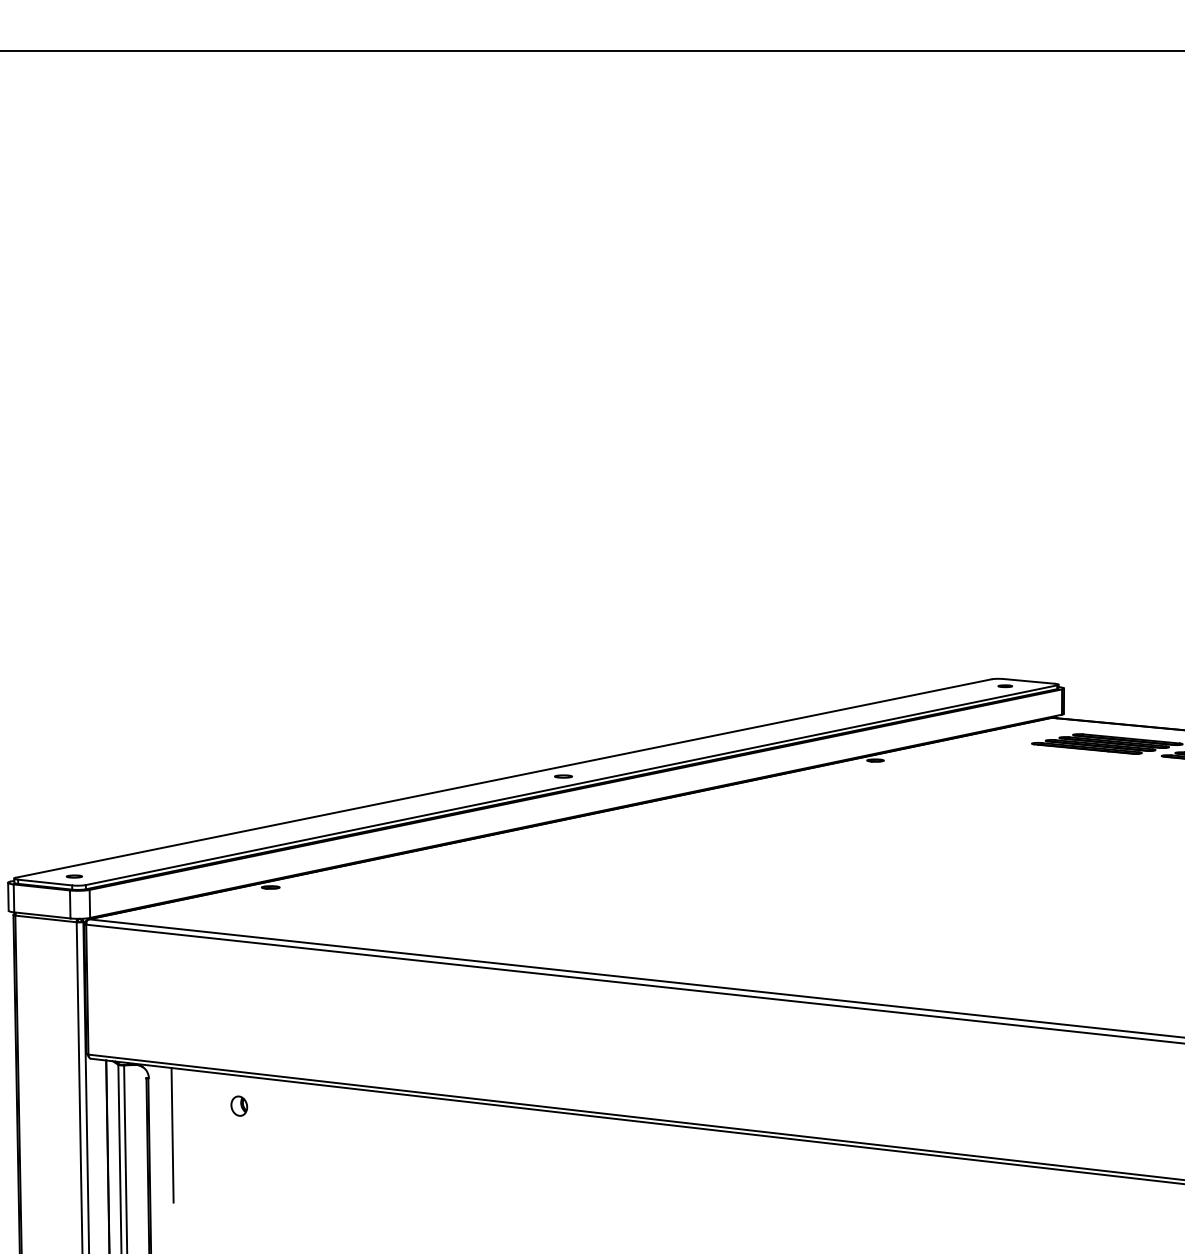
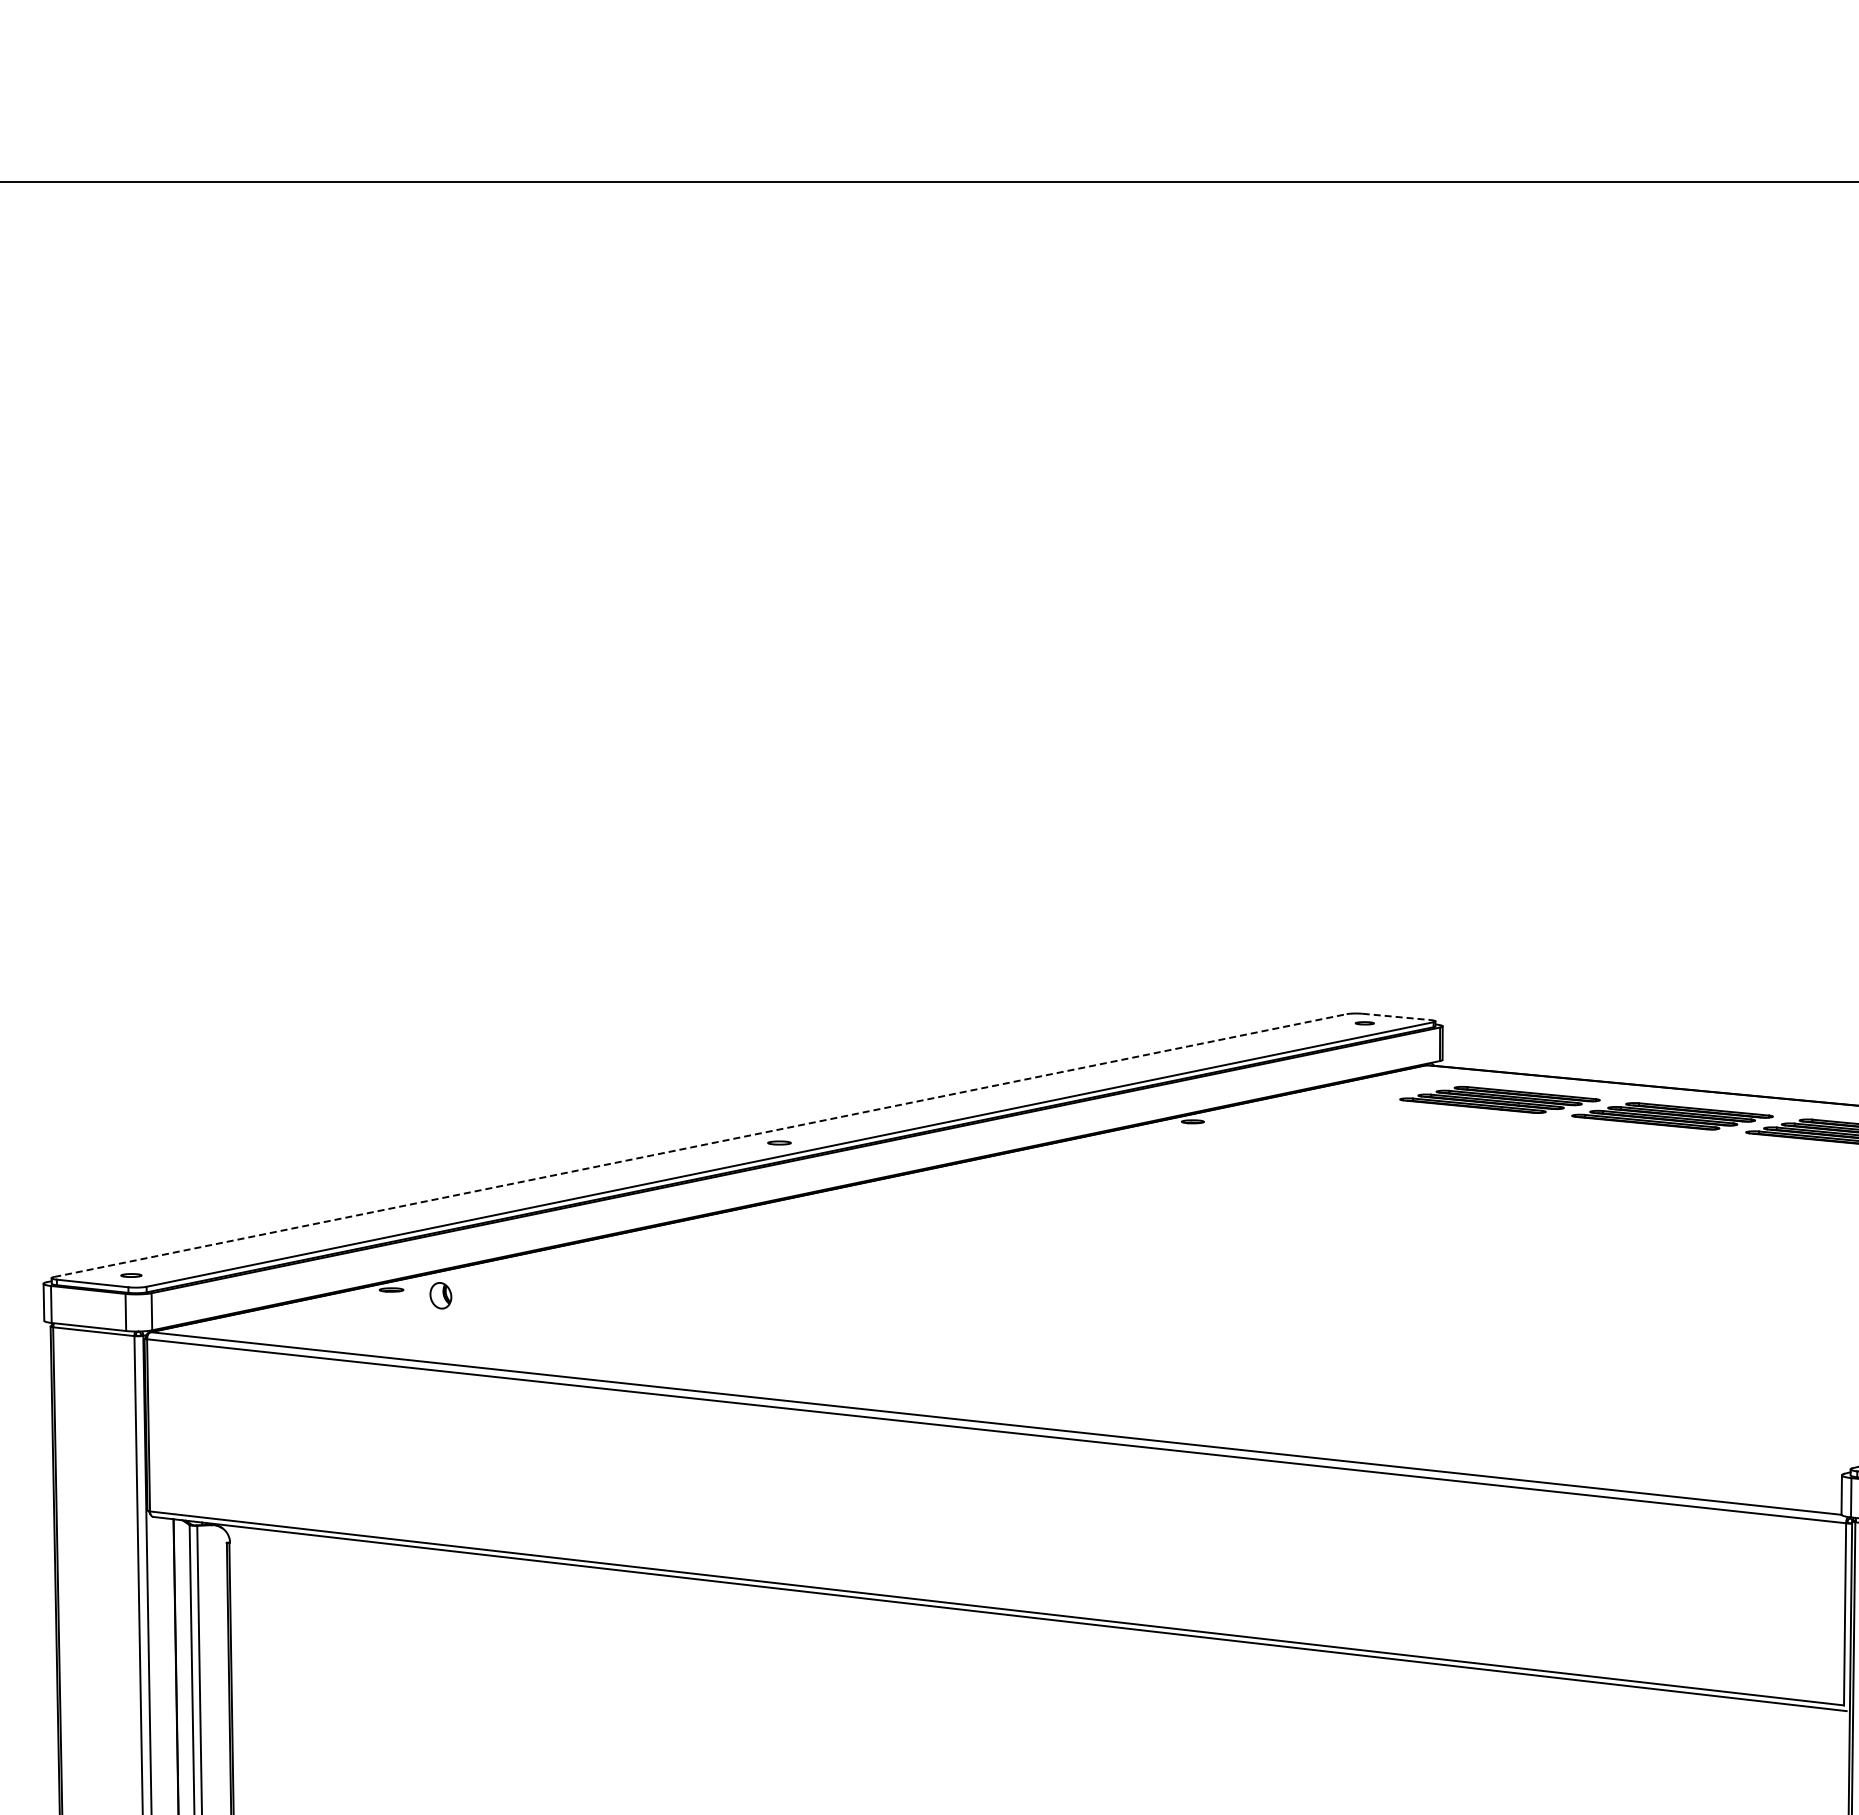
line: (1029, 681) -> (1396, 1016), solid -> dashed
line: (503, 778) -> (700, 1145), solid -> dashed
part: (239, 1105) -> (440, 1295), moved
line: (172, 1135) -> (261, 1618), removed

